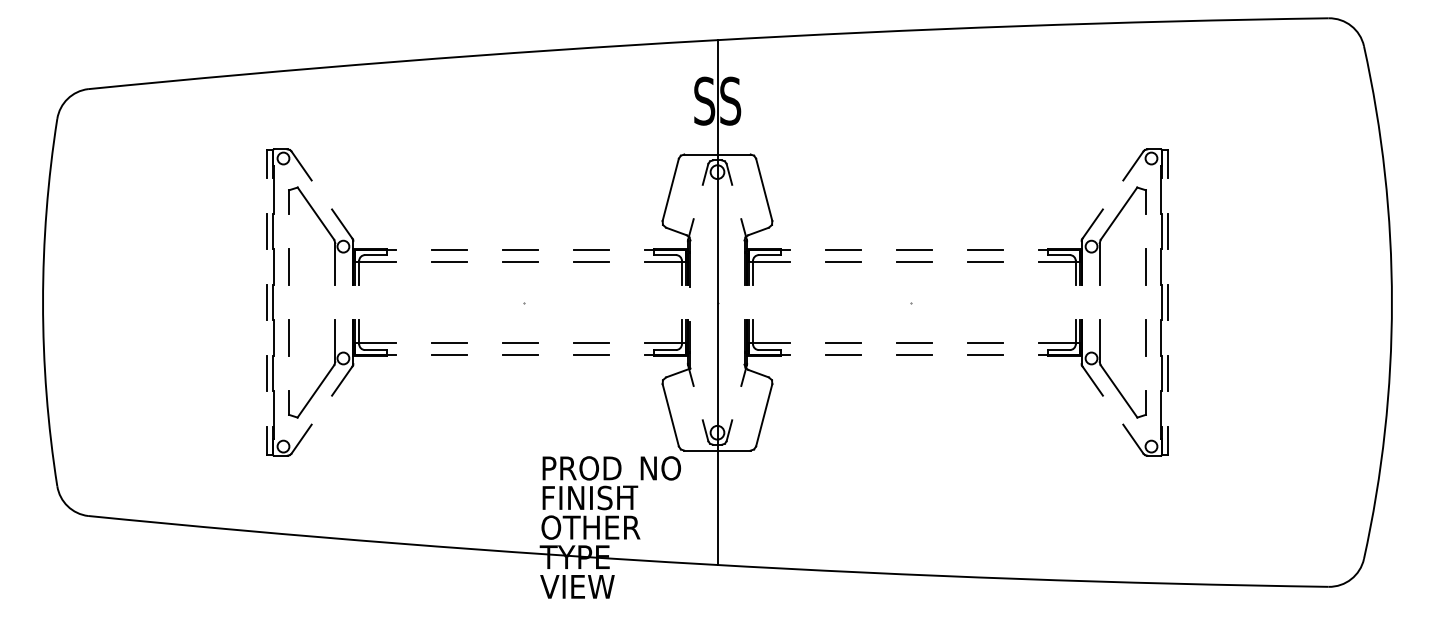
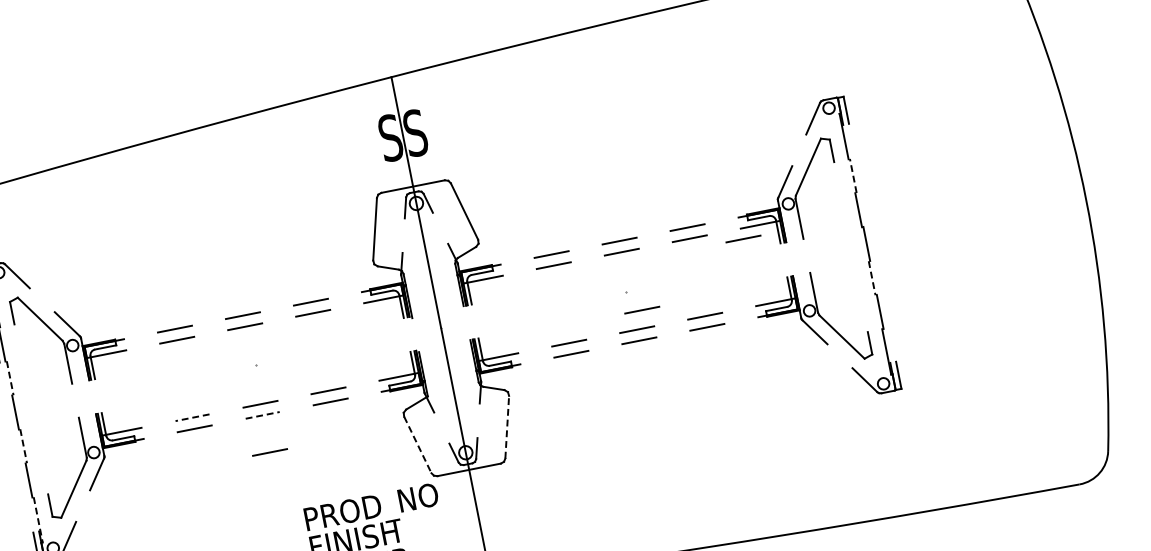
line: (1162, 231) -> (853, 175), solid -> dashed
line: (1168, 231) -> (859, 174), removed
line: (289, 266) -> (24, 374), removed
line: (1145, 266) -> (843, 212), removed
line: (274, 267) -> (10, 378), solid -> dashed
line: (1039, 272) -> (743, 238), added
line: (266, 302) -> (9, 413), removed
line: (1168, 302) -> (872, 242), removed
line: (923, 323) -> (642, 309), added
line: (289, 337) -> (38, 442), removed
line: (1145, 337) -> (857, 280), removed
line: (274, 338) -> (24, 446), solid -> dashed
line: (1160, 338) -> (871, 278), solid -> dashed
line: (449, 343) -> (192, 418), solid -> dashed
line: (520, 354) -> (262, 415), solid -> dashed
line: (266, 373) -> (23, 481), removed
line: (1168, 373) -> (886, 310), removed
line: (520, 392) -> (269, 451), added
line: (764, 414) -> (507, 426), solid -> dashed
line: (274, 415) -> (38, 520), solid -> dashed
line: (670, 415) -> (417, 445), solid -> dashed

